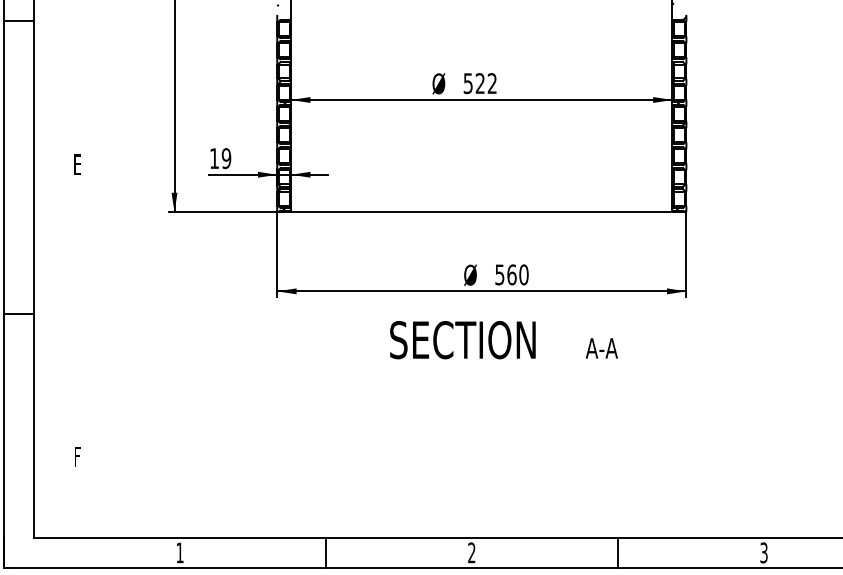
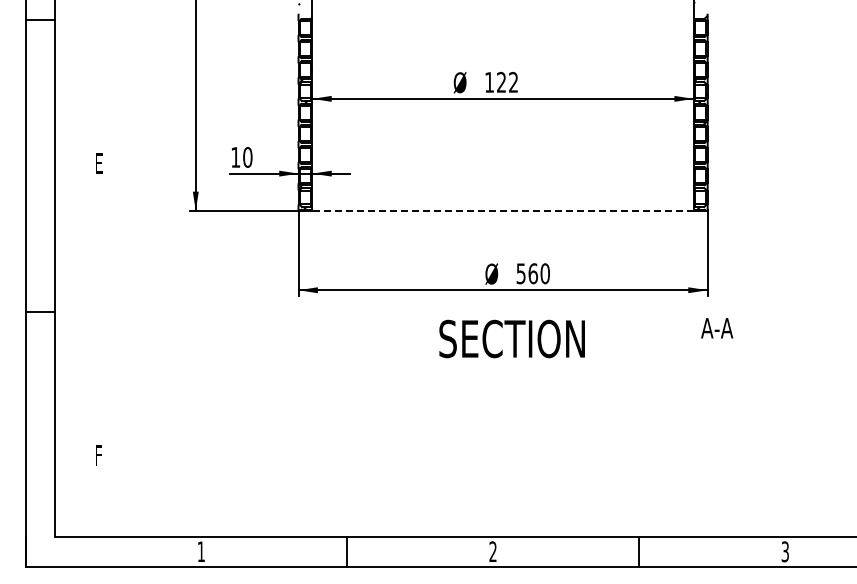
text: (468, 83) -> (489, 82), 522 -> 122
text: (226, 158) -> (247, 157), 19 -> 10
line: (482, 211) -> (503, 210), solid -> dashed
text: (462, 339) -> (511, 338), moved
text: (602, 348) -> (717, 328), moved

